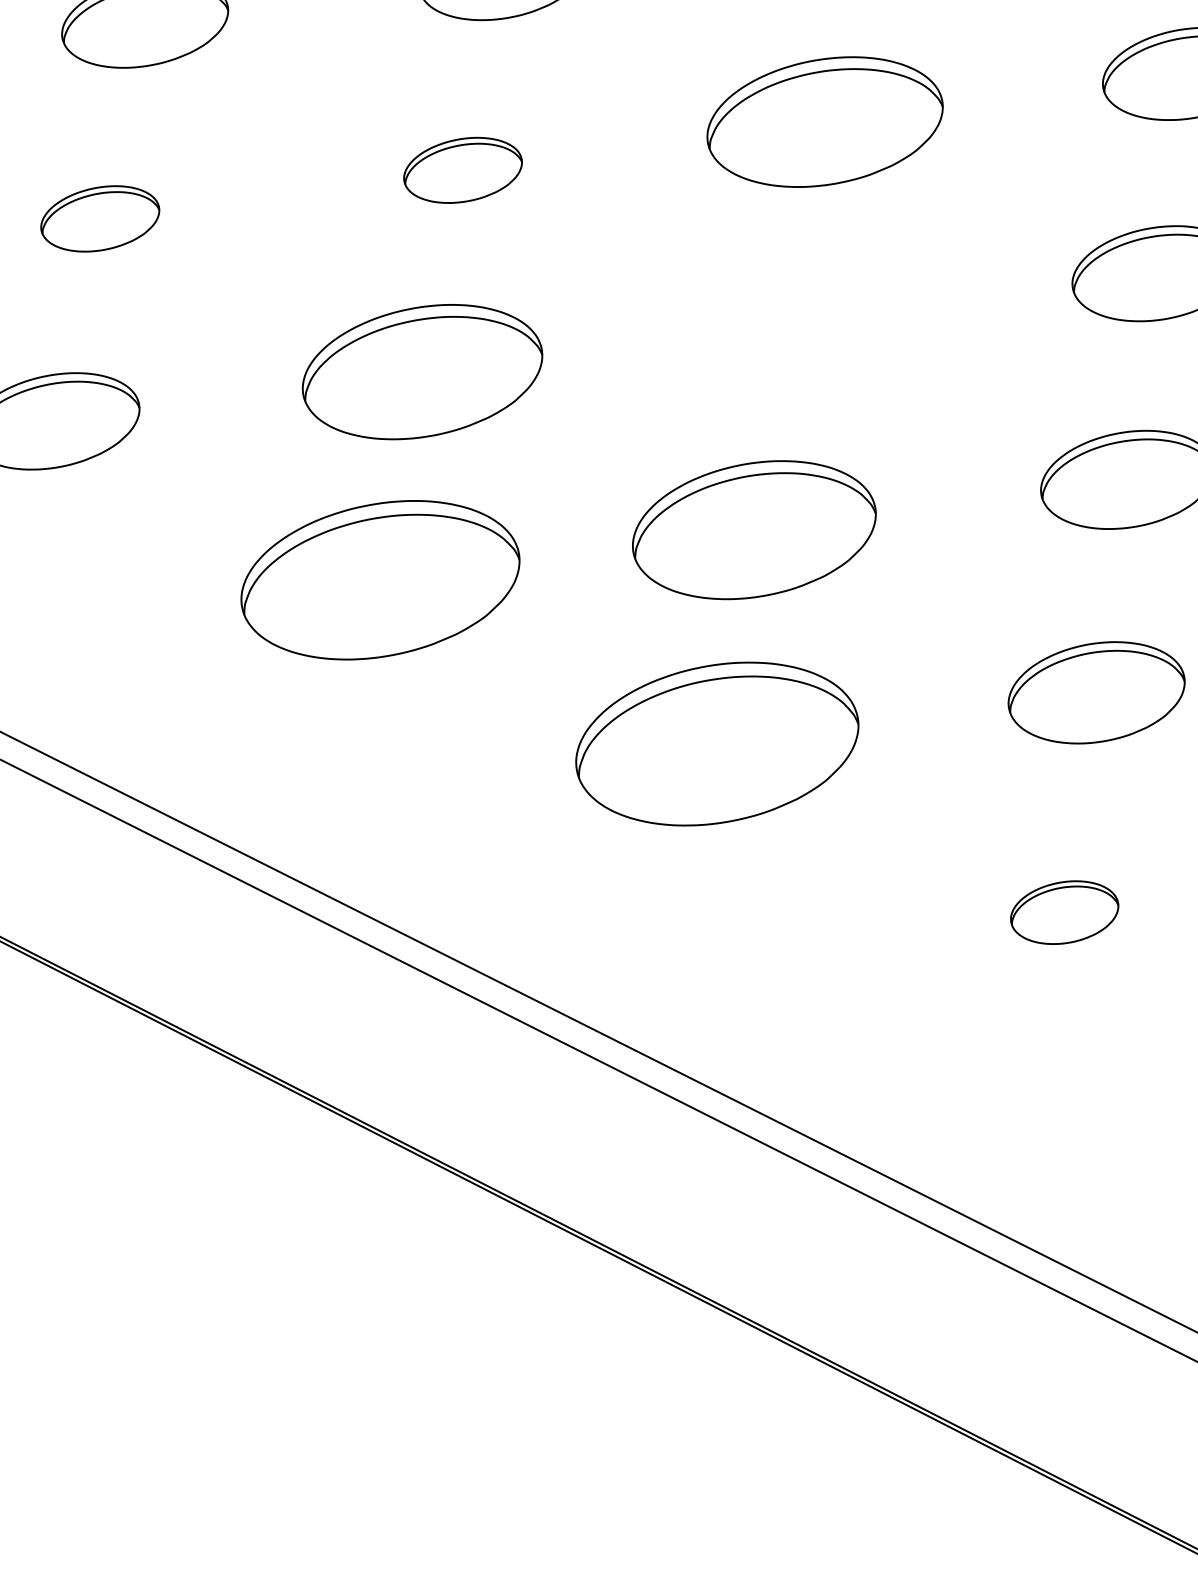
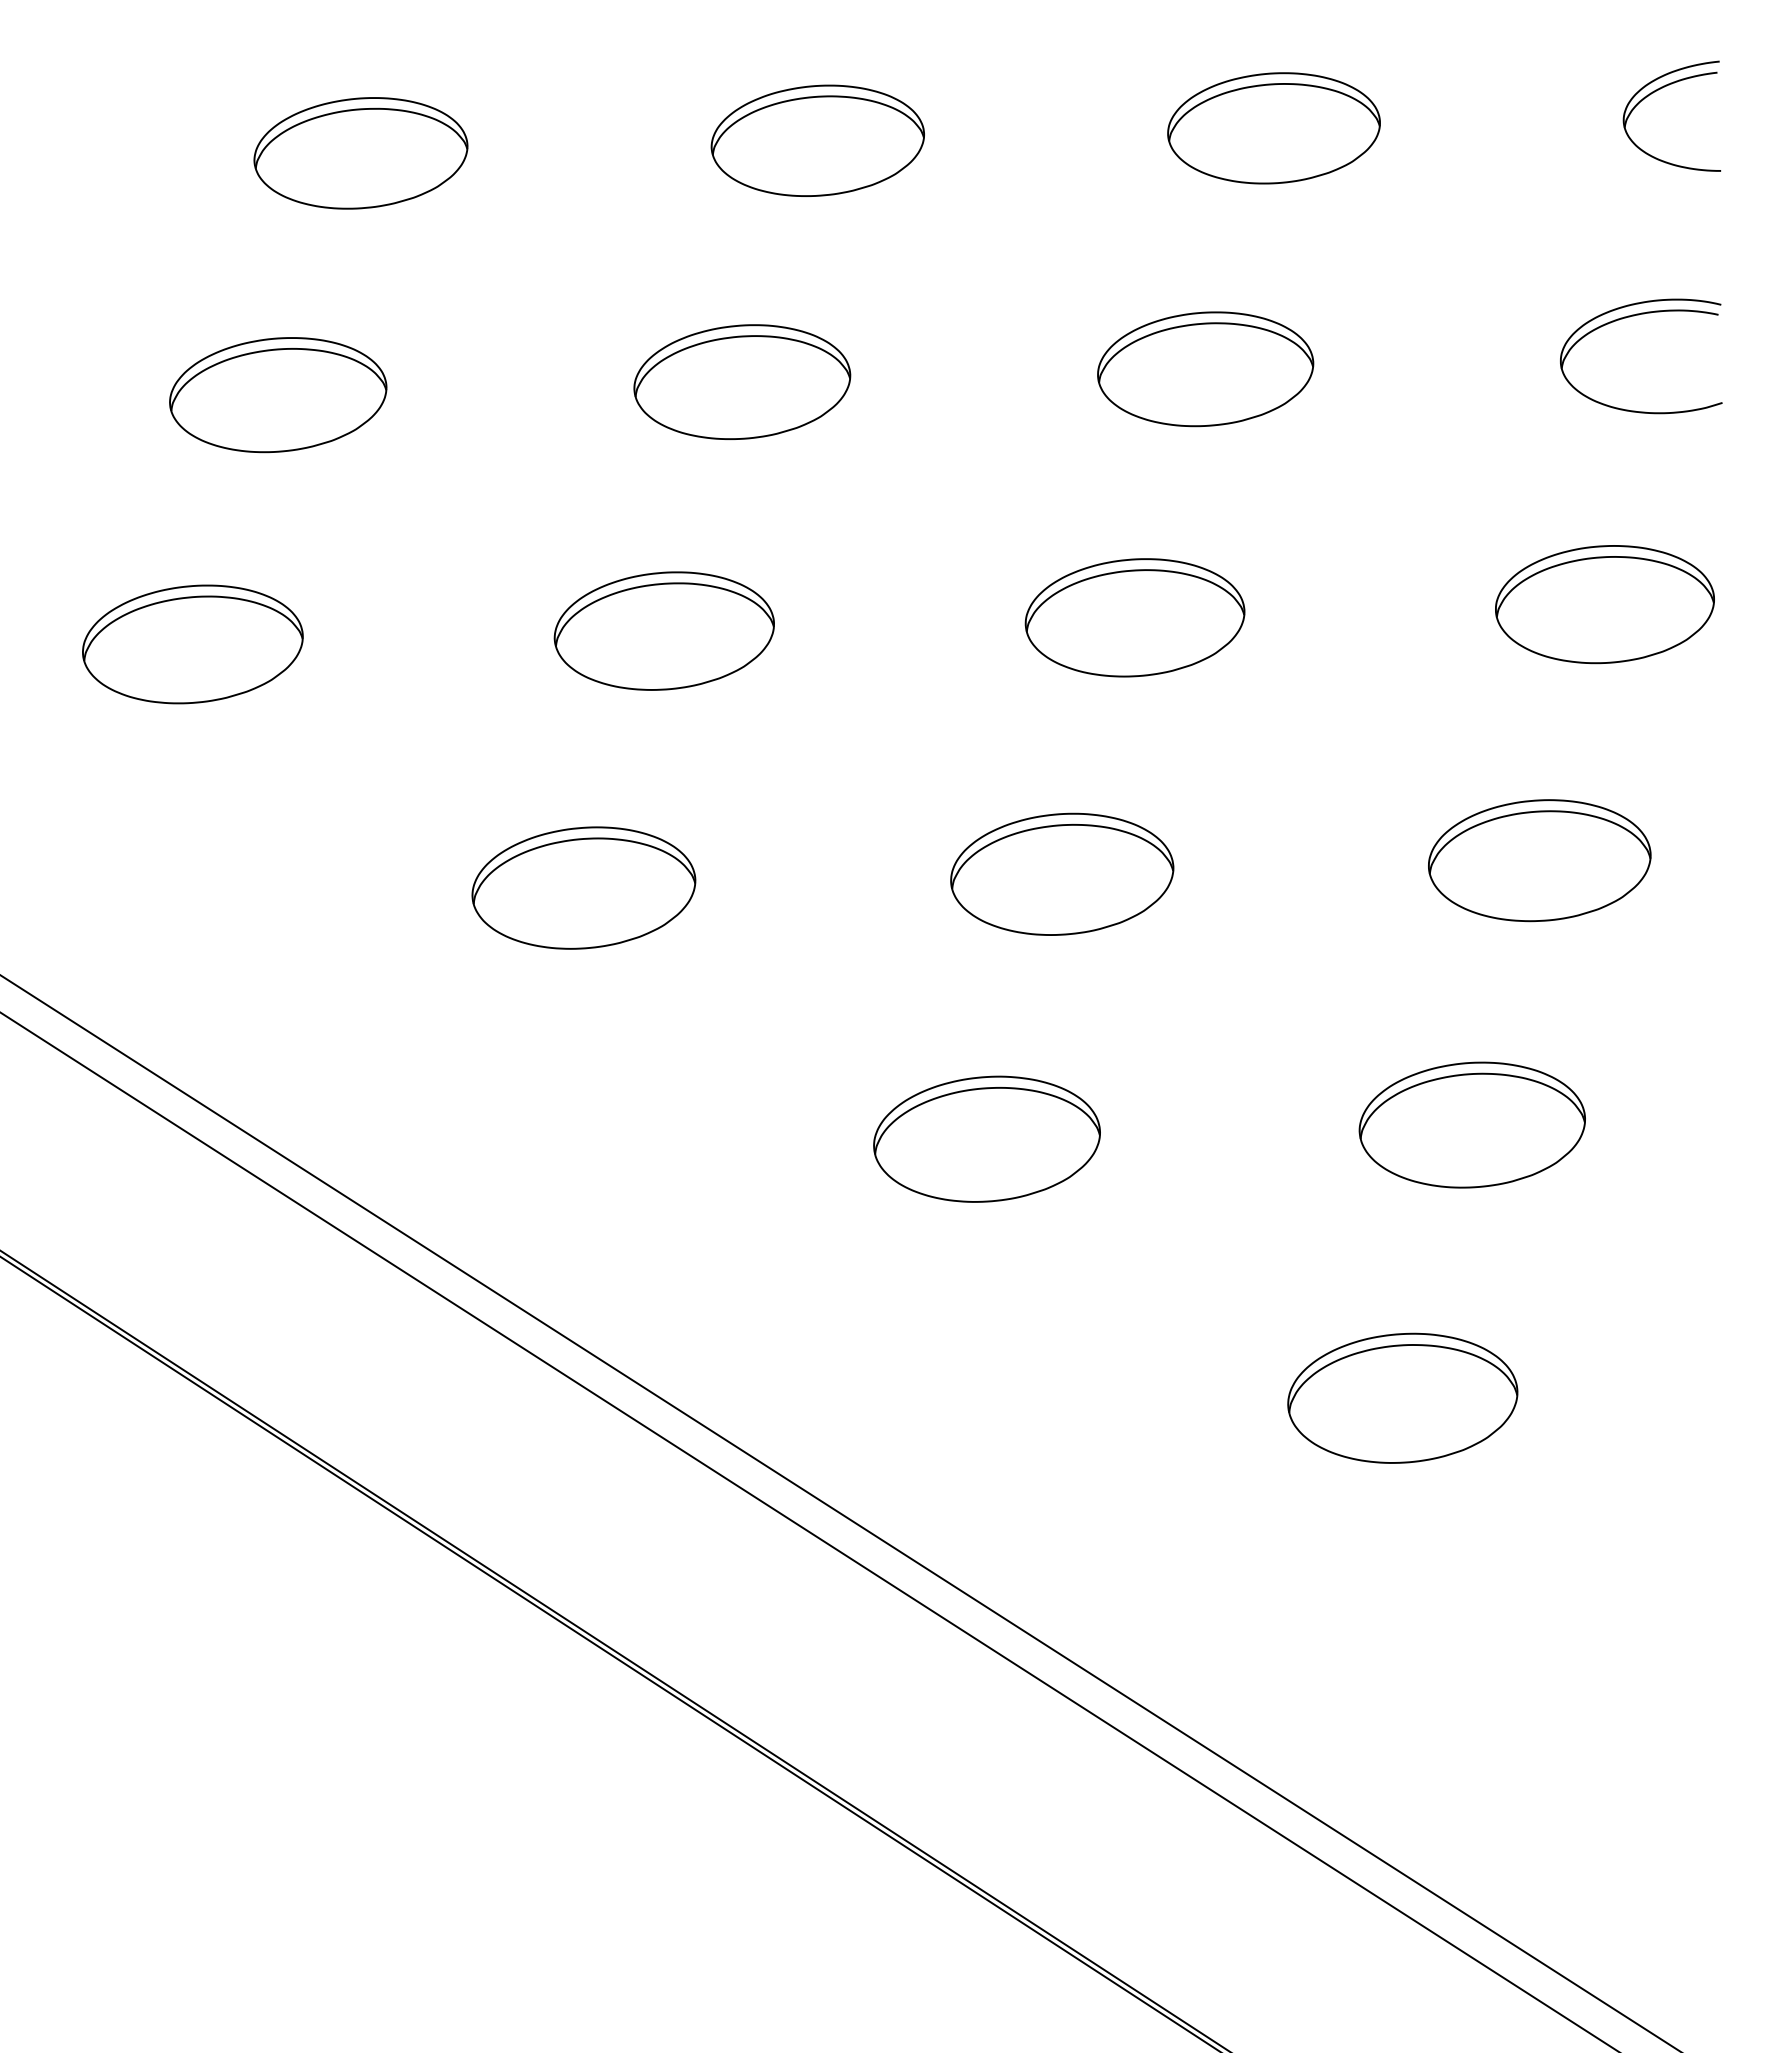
part: (825, 122) -> (1205, 369), size x0.71
part: (463, 169) -> (742, 381), size x1.43
part: (100, 219) -> (278, 395), size x1.43
part: (789, 322) -> (1134, 617), added
part: (421, 371) -> (663, 630), size x0.71
part: (754, 529) -> (1062, 873), size x0.71
part: (380, 579) -> (583, 887), size x0.62
part: (716, 743) -> (986, 1138), size x0.62
part: (1064, 912) -> (1402, 1397), size x1.67

